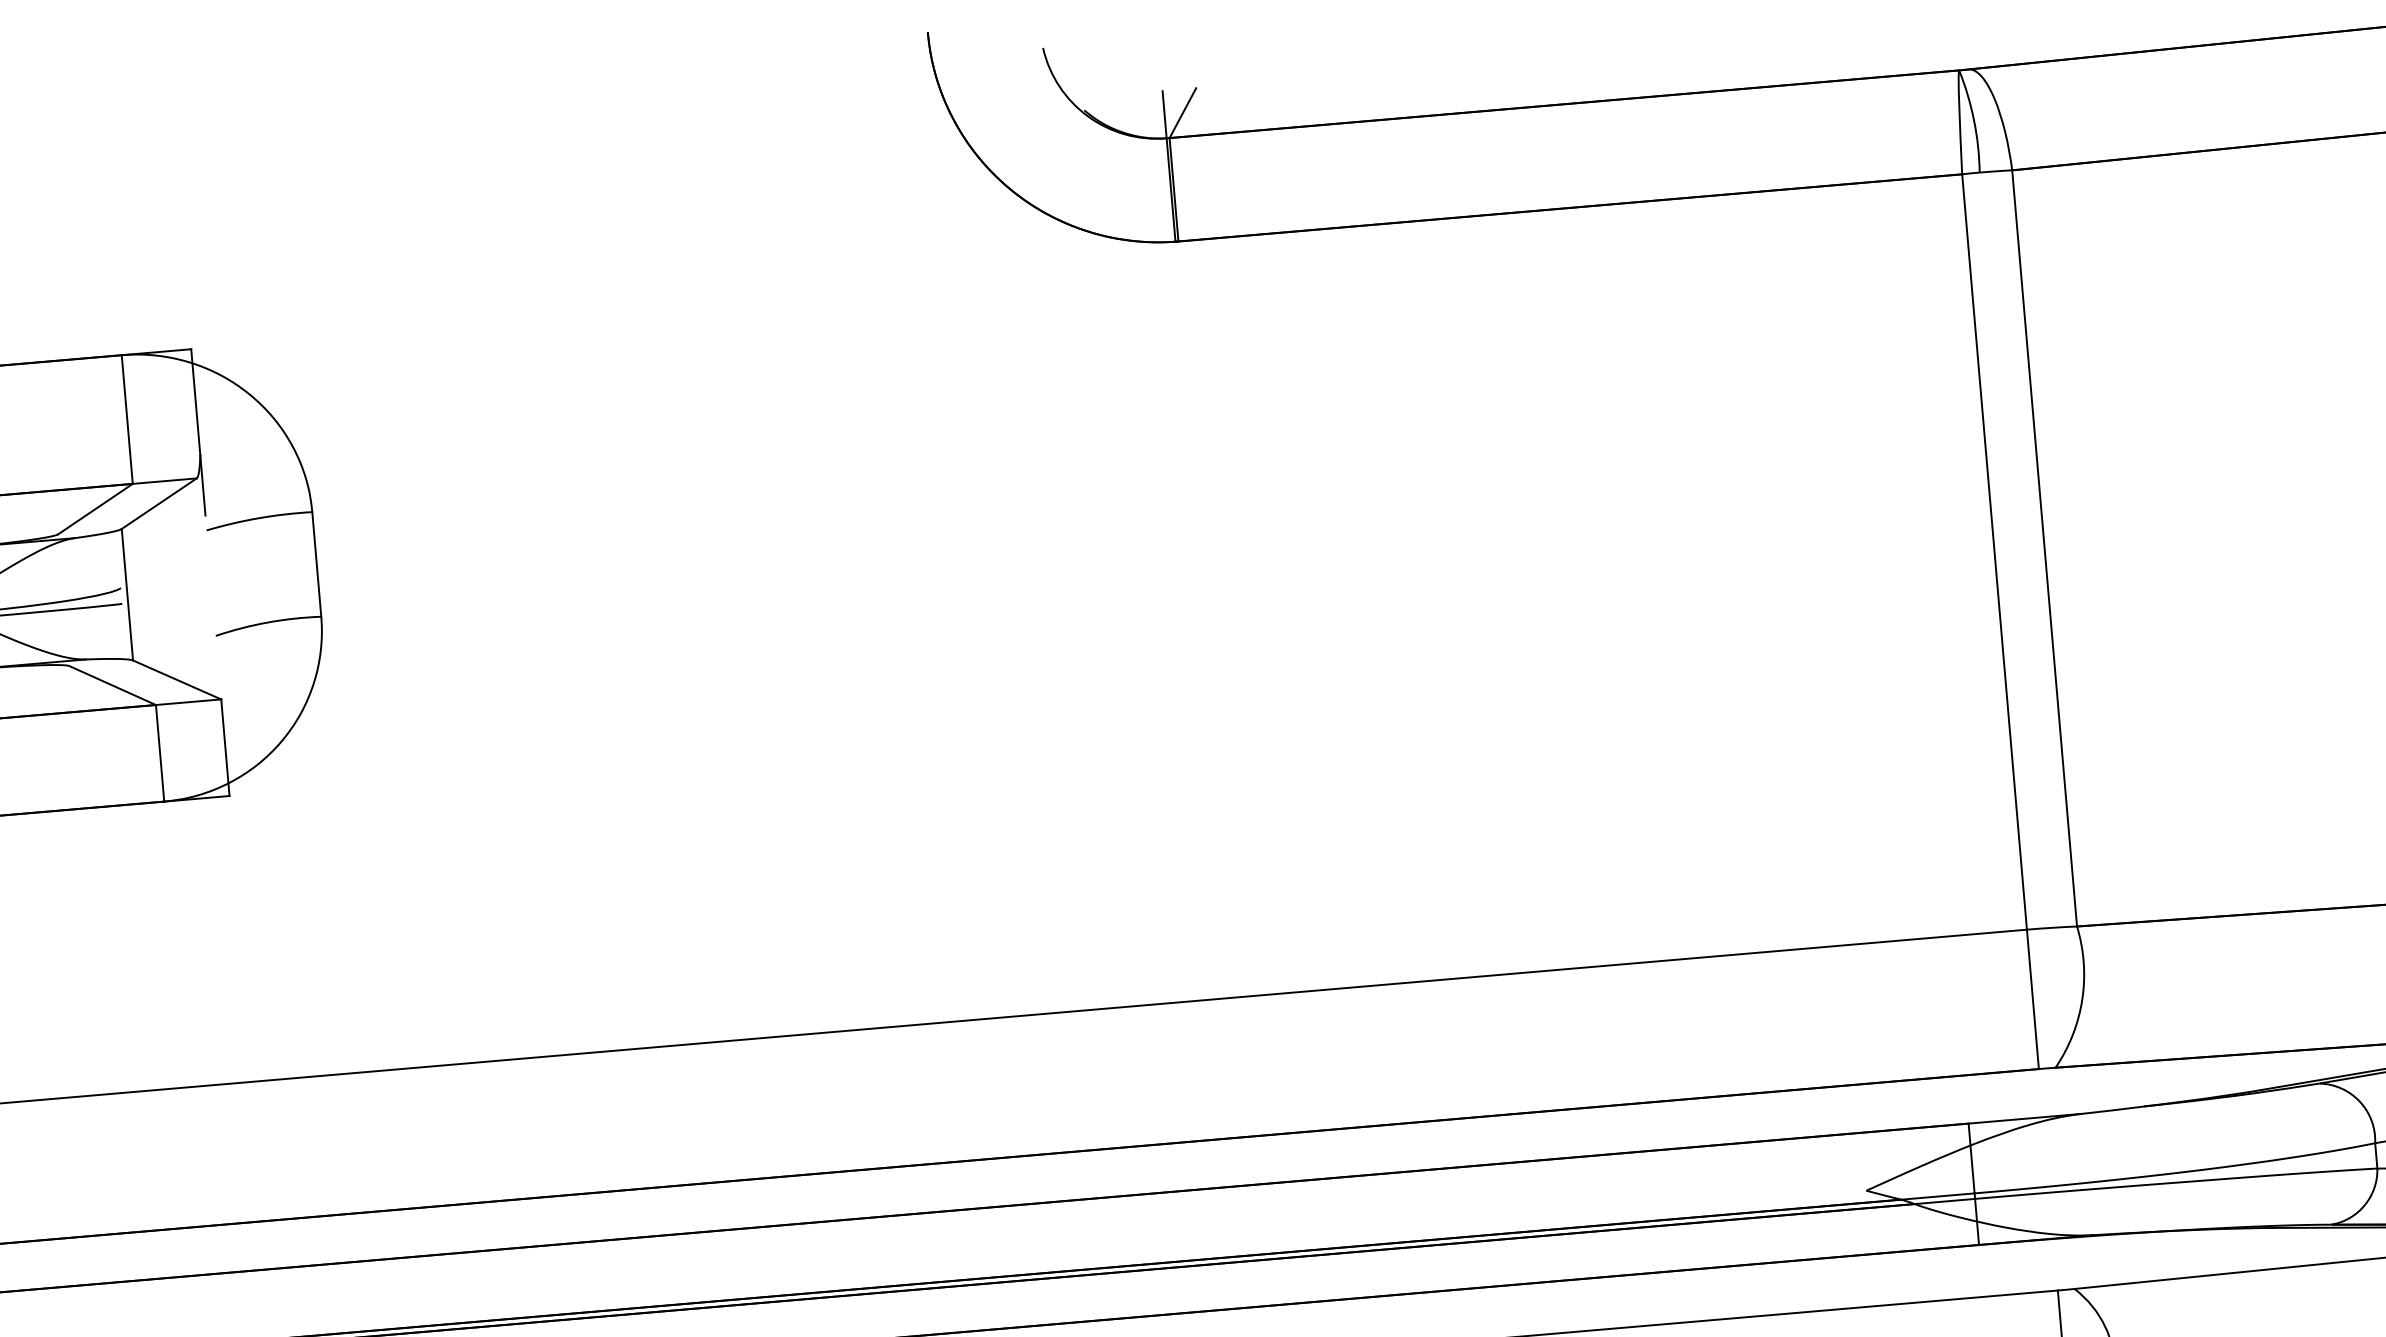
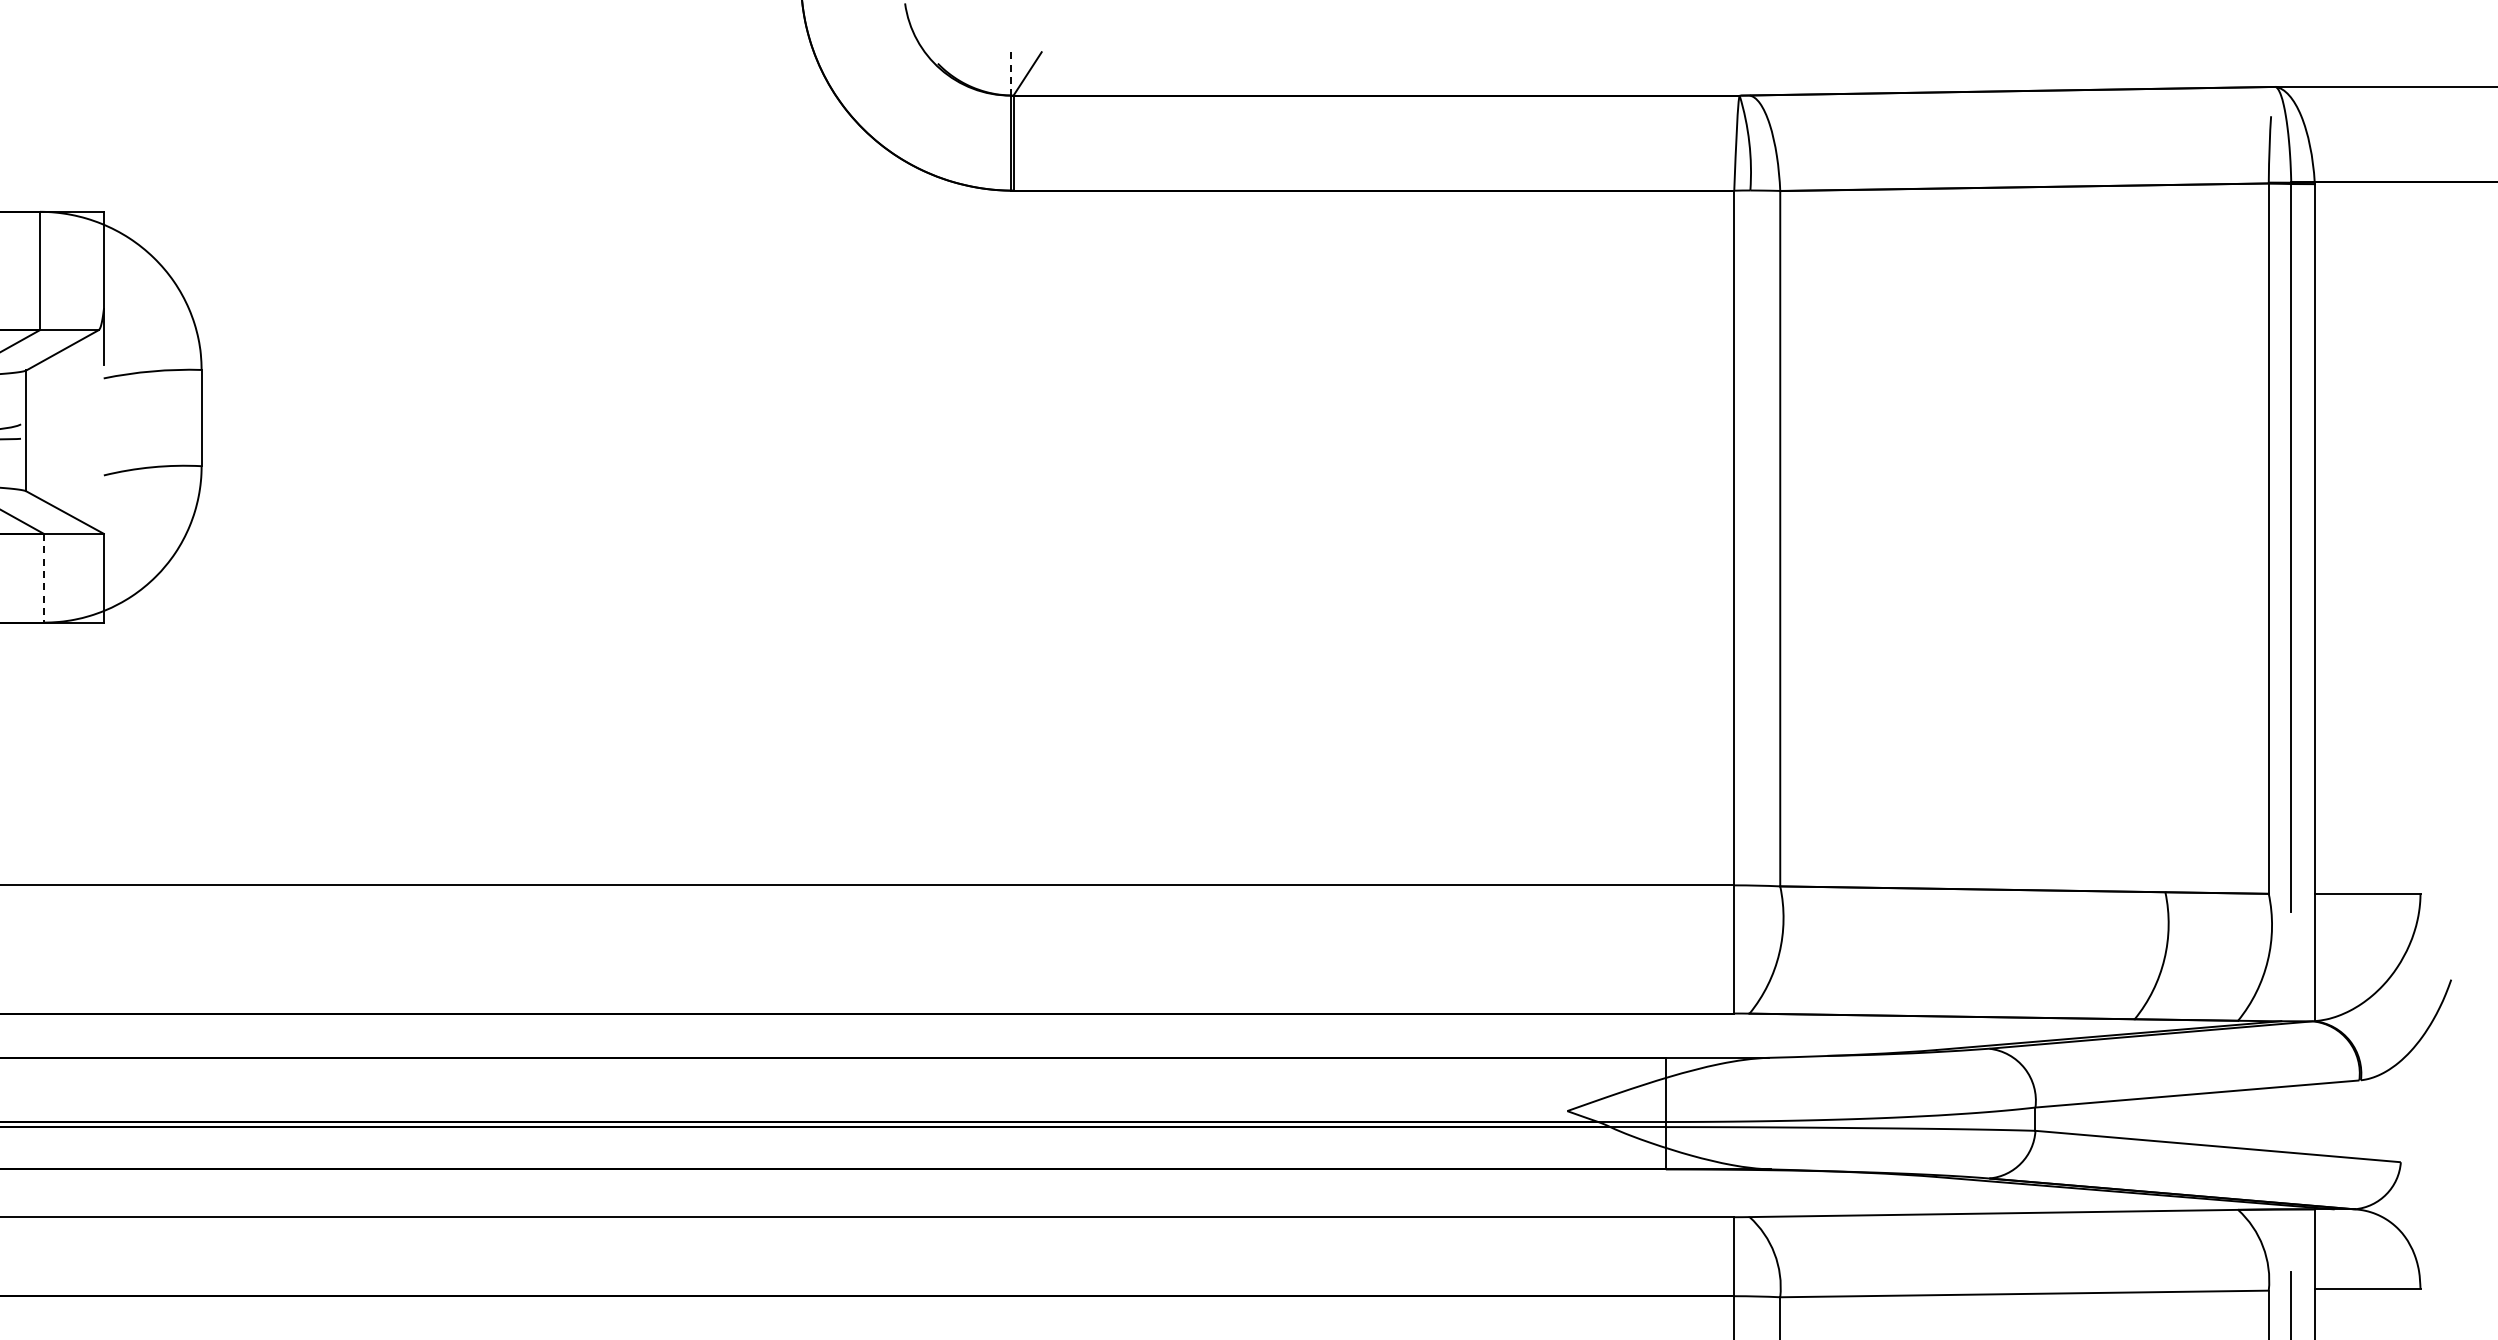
line: (1164, 114) -> (1010, 73), solid -> dashed
line: (159, 753) -> (43, 578), solid -> dashed

